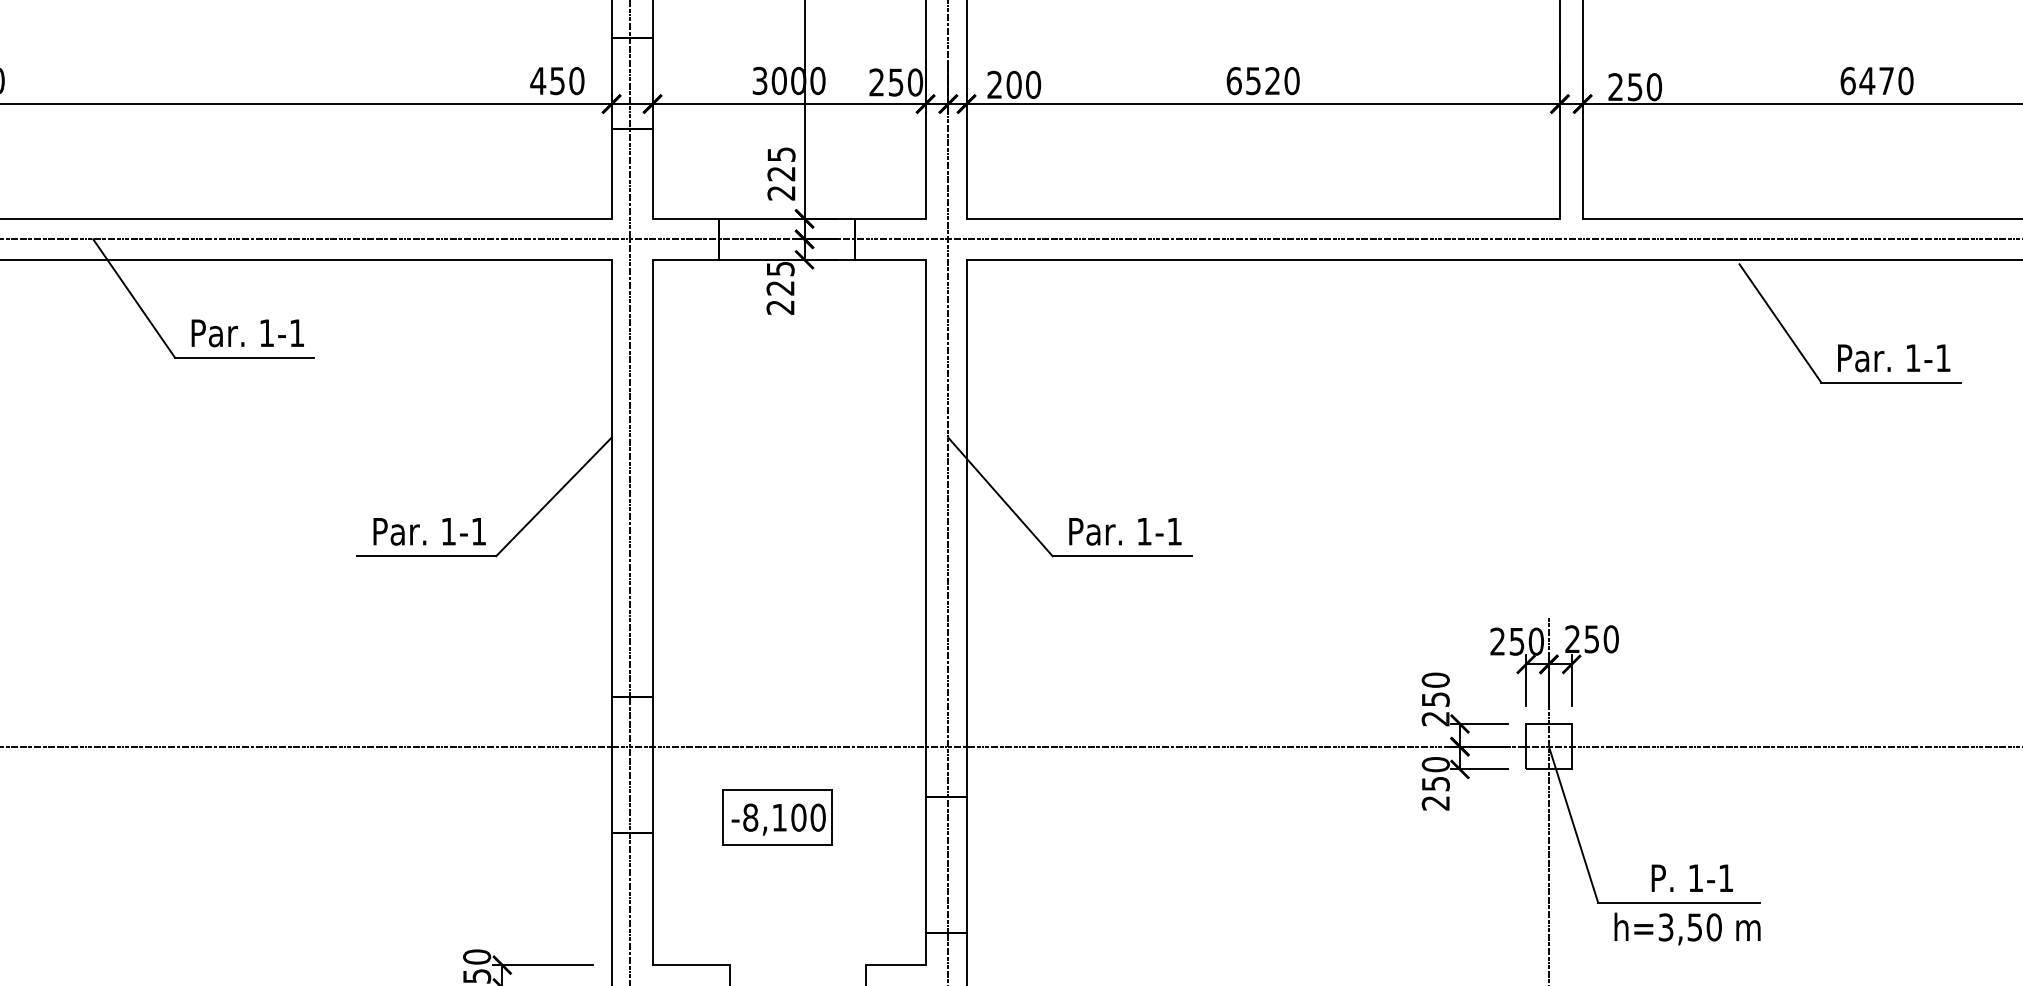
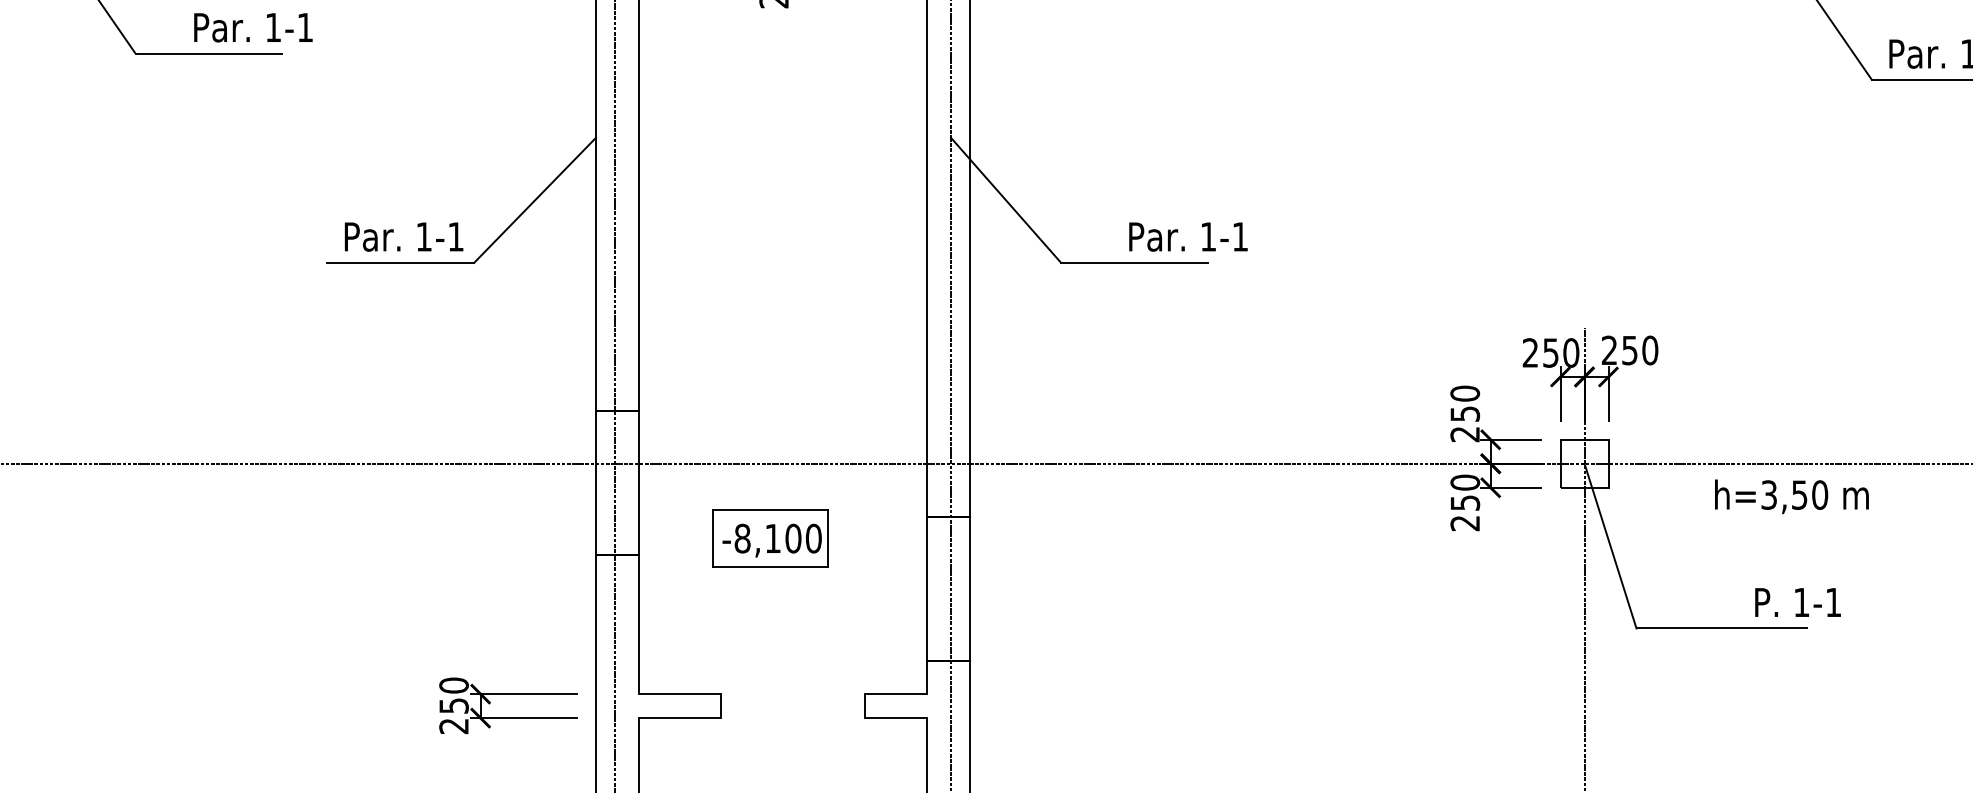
text: (247, 333) -> (253, 27), moved
text: (1125, 531) -> (1188, 236), moved
text: (1691, 877) -> (1797, 601), moved
text: (1687, 928) -> (1791, 496), moved

